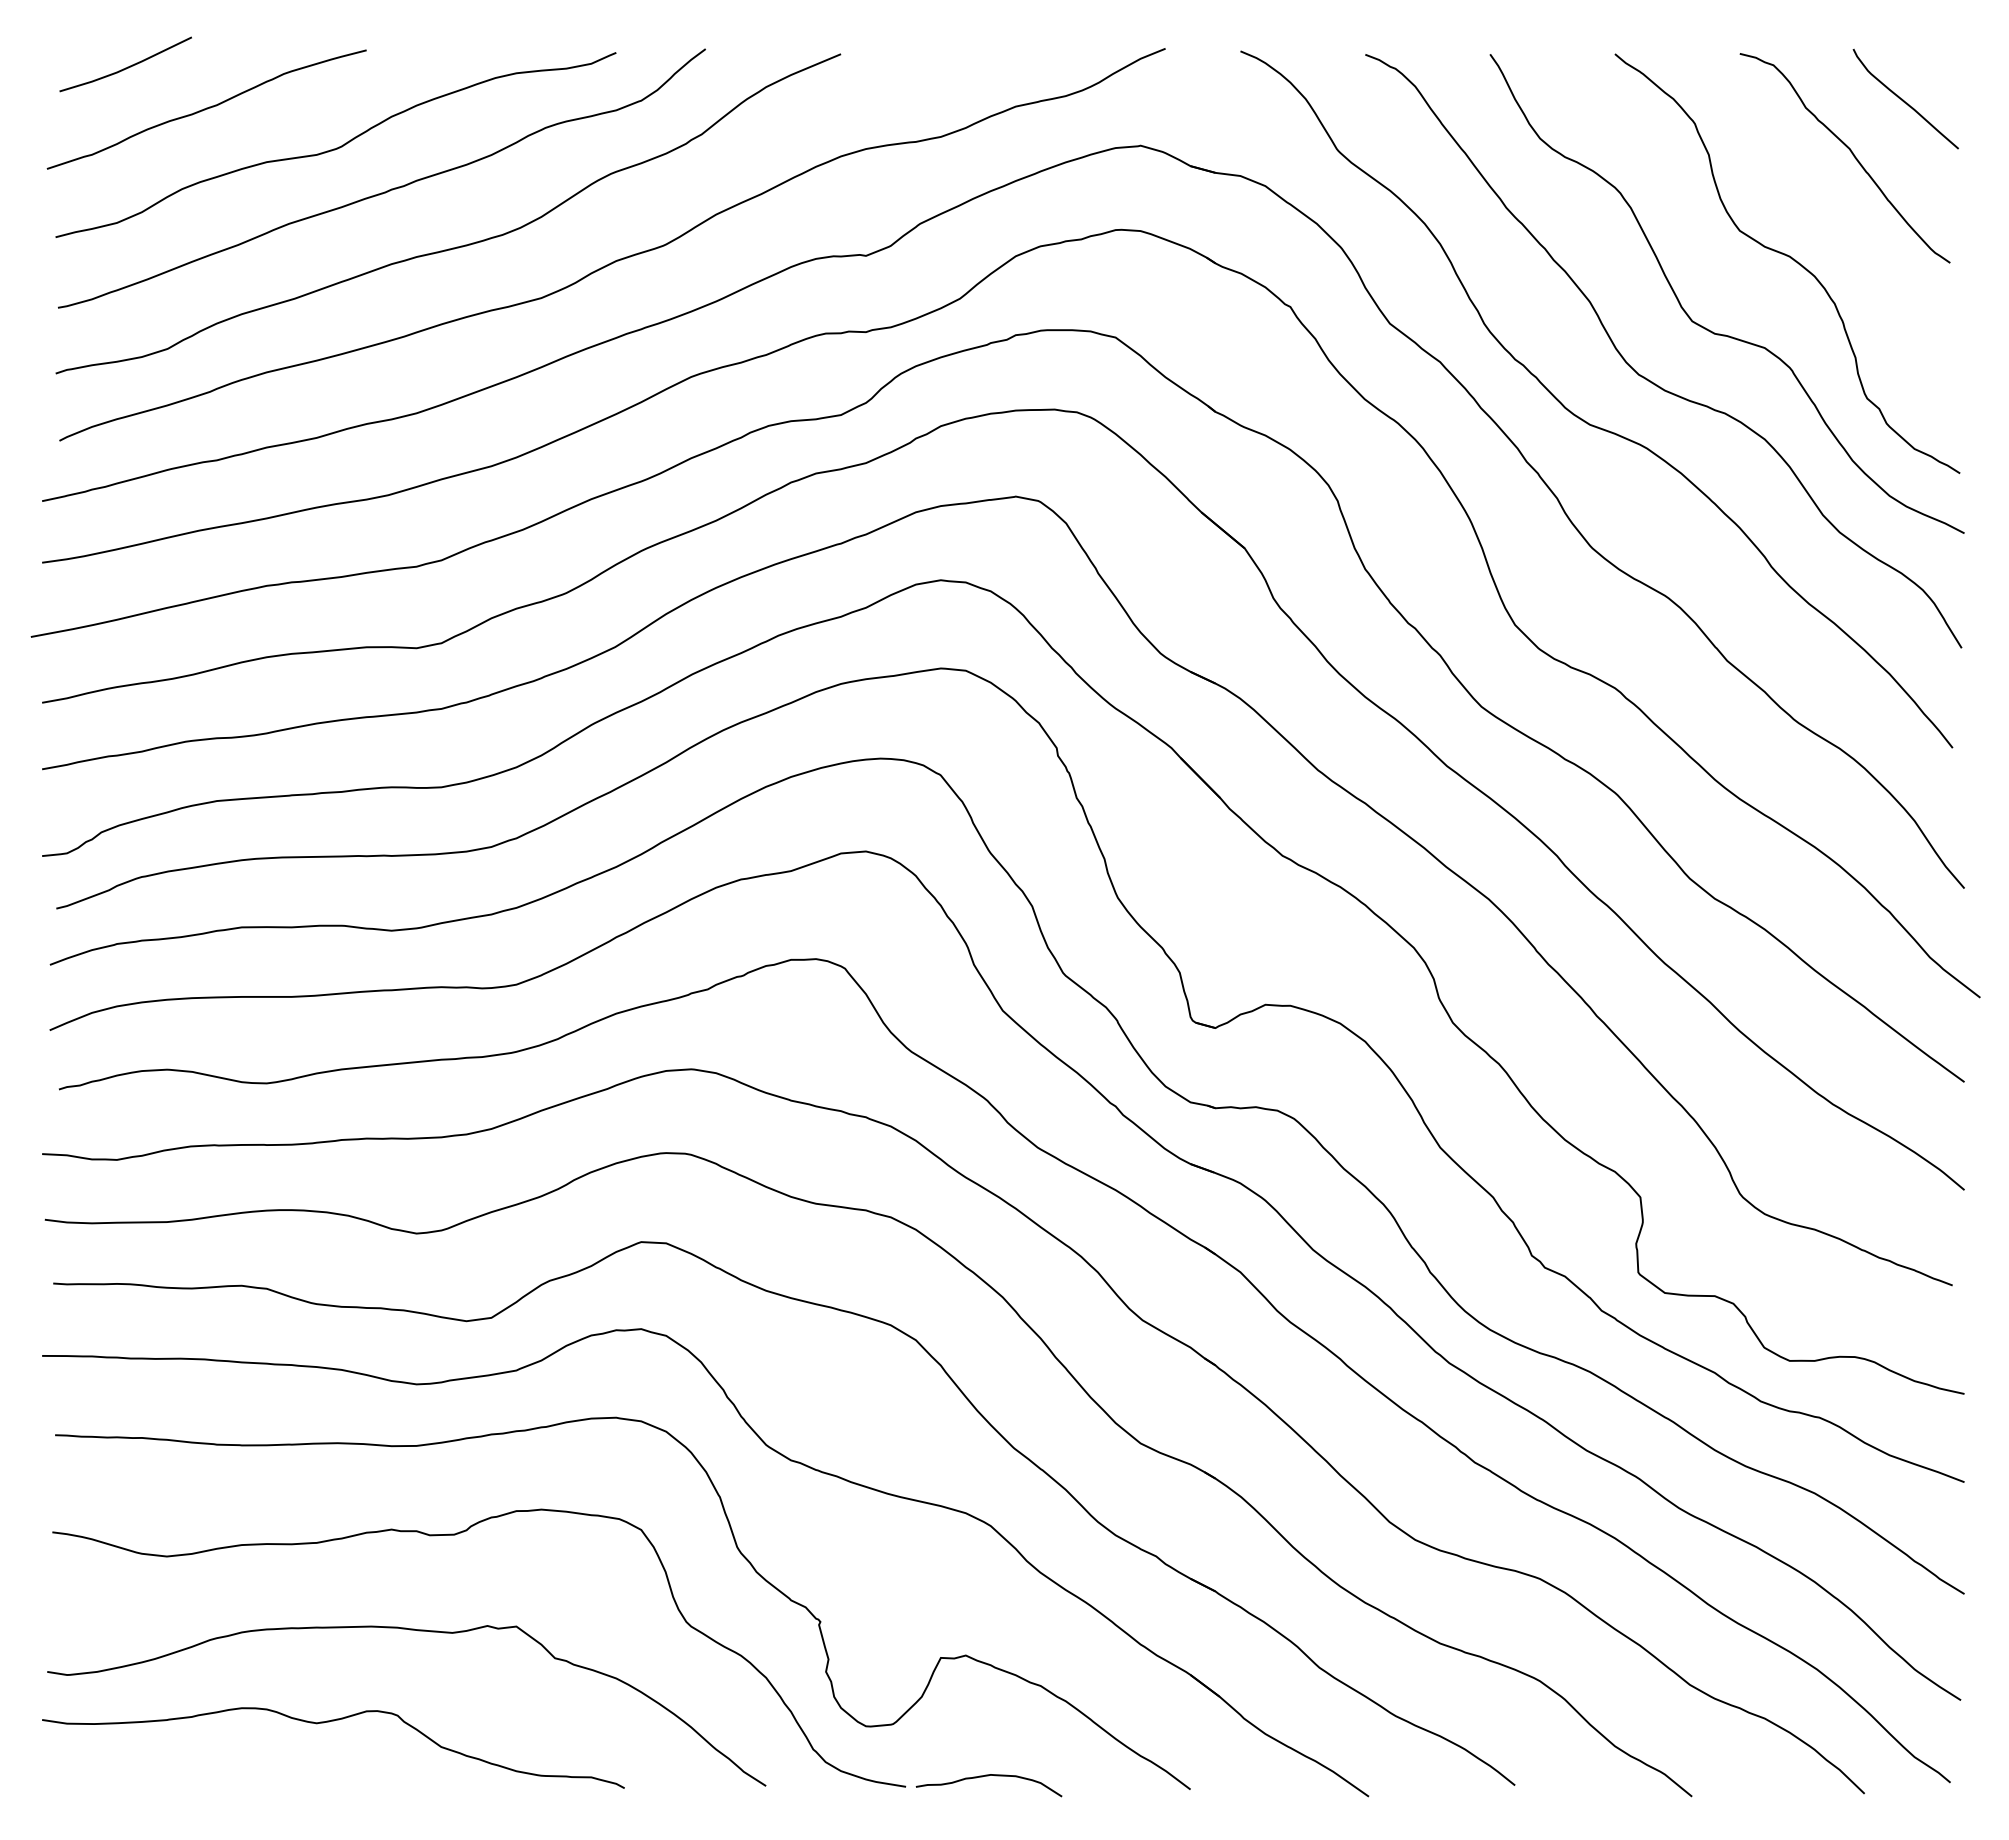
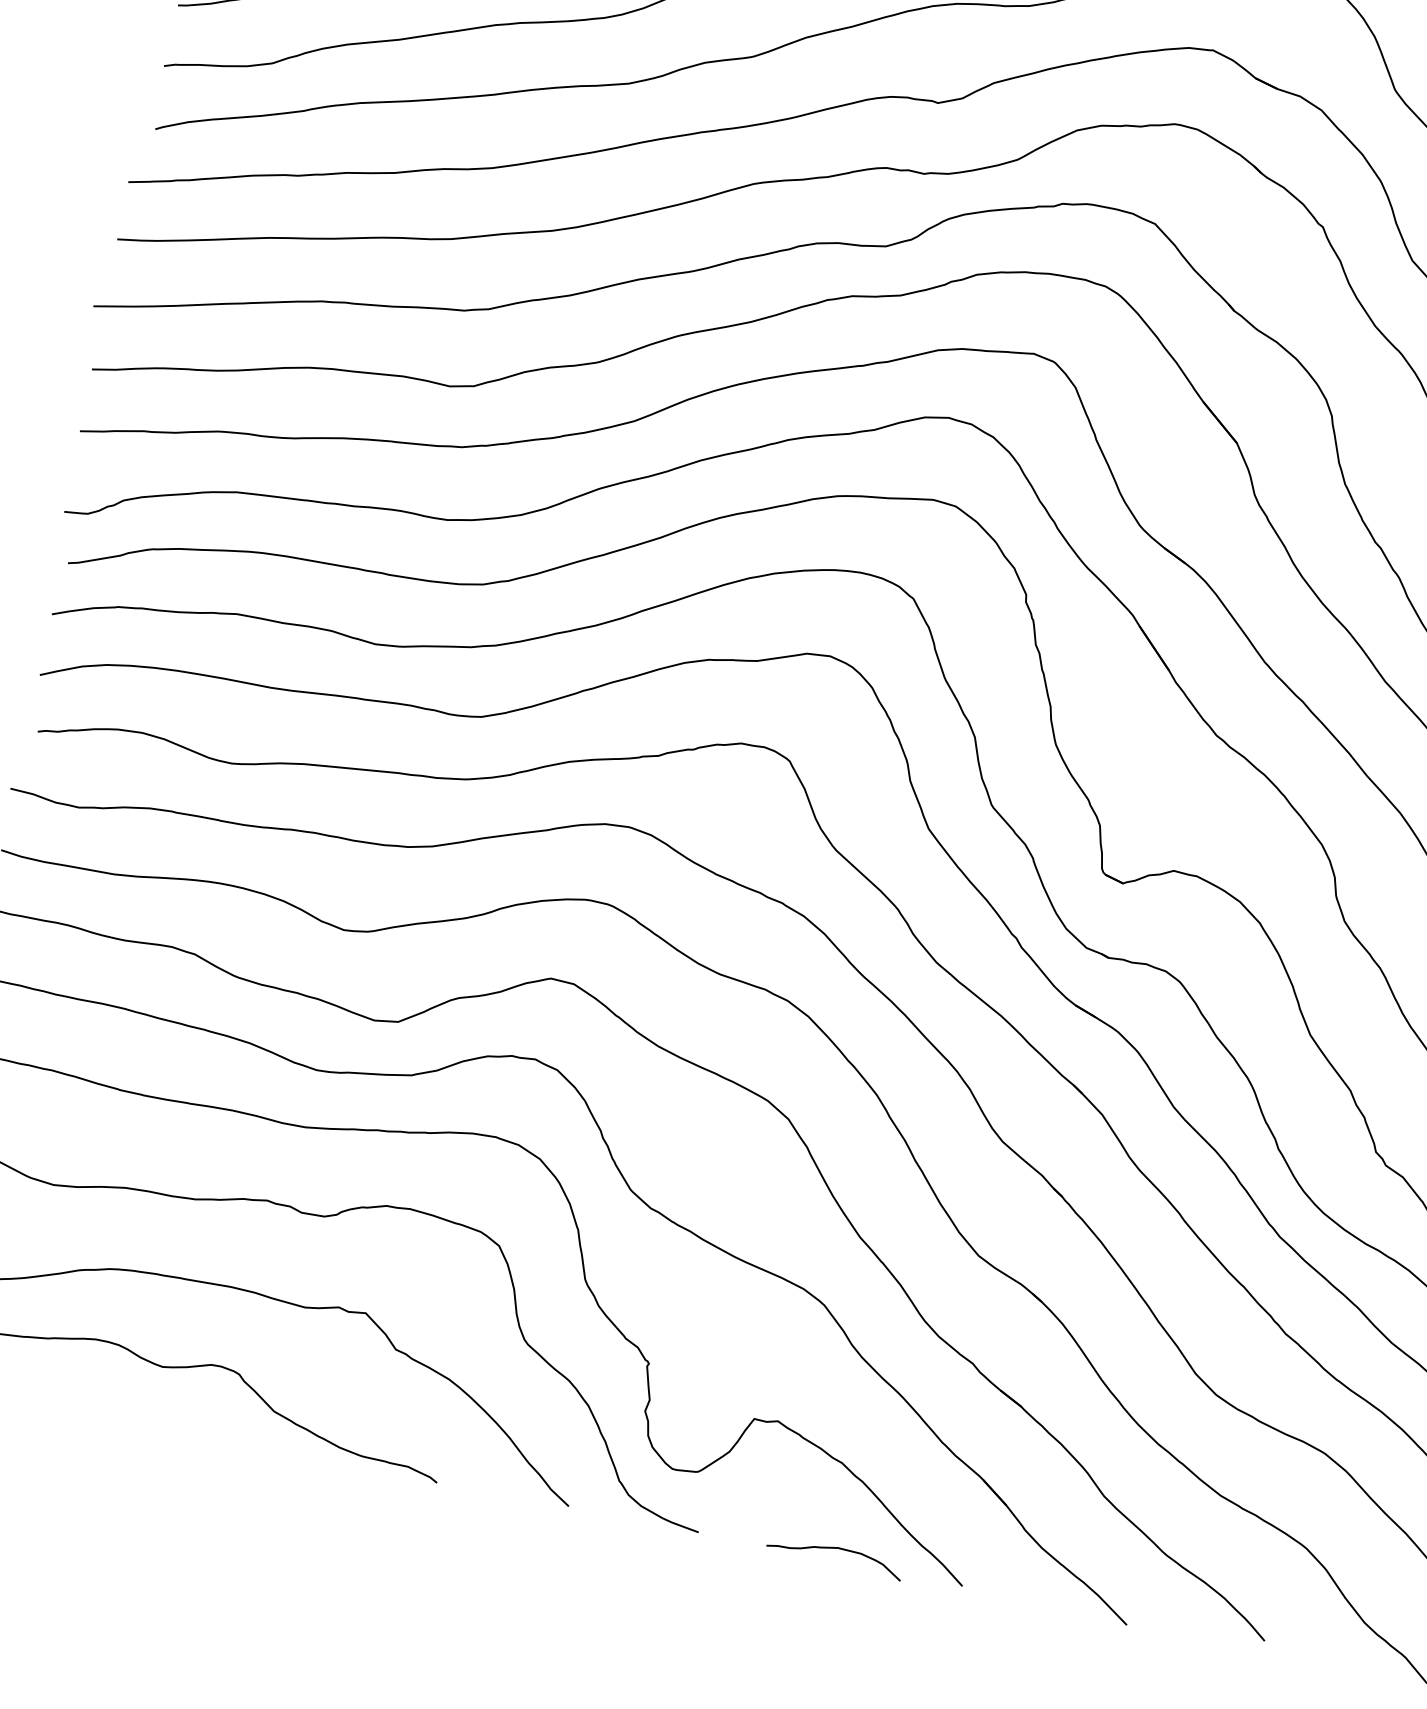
curve: (988, 1776) -> (835, 1549), moved

